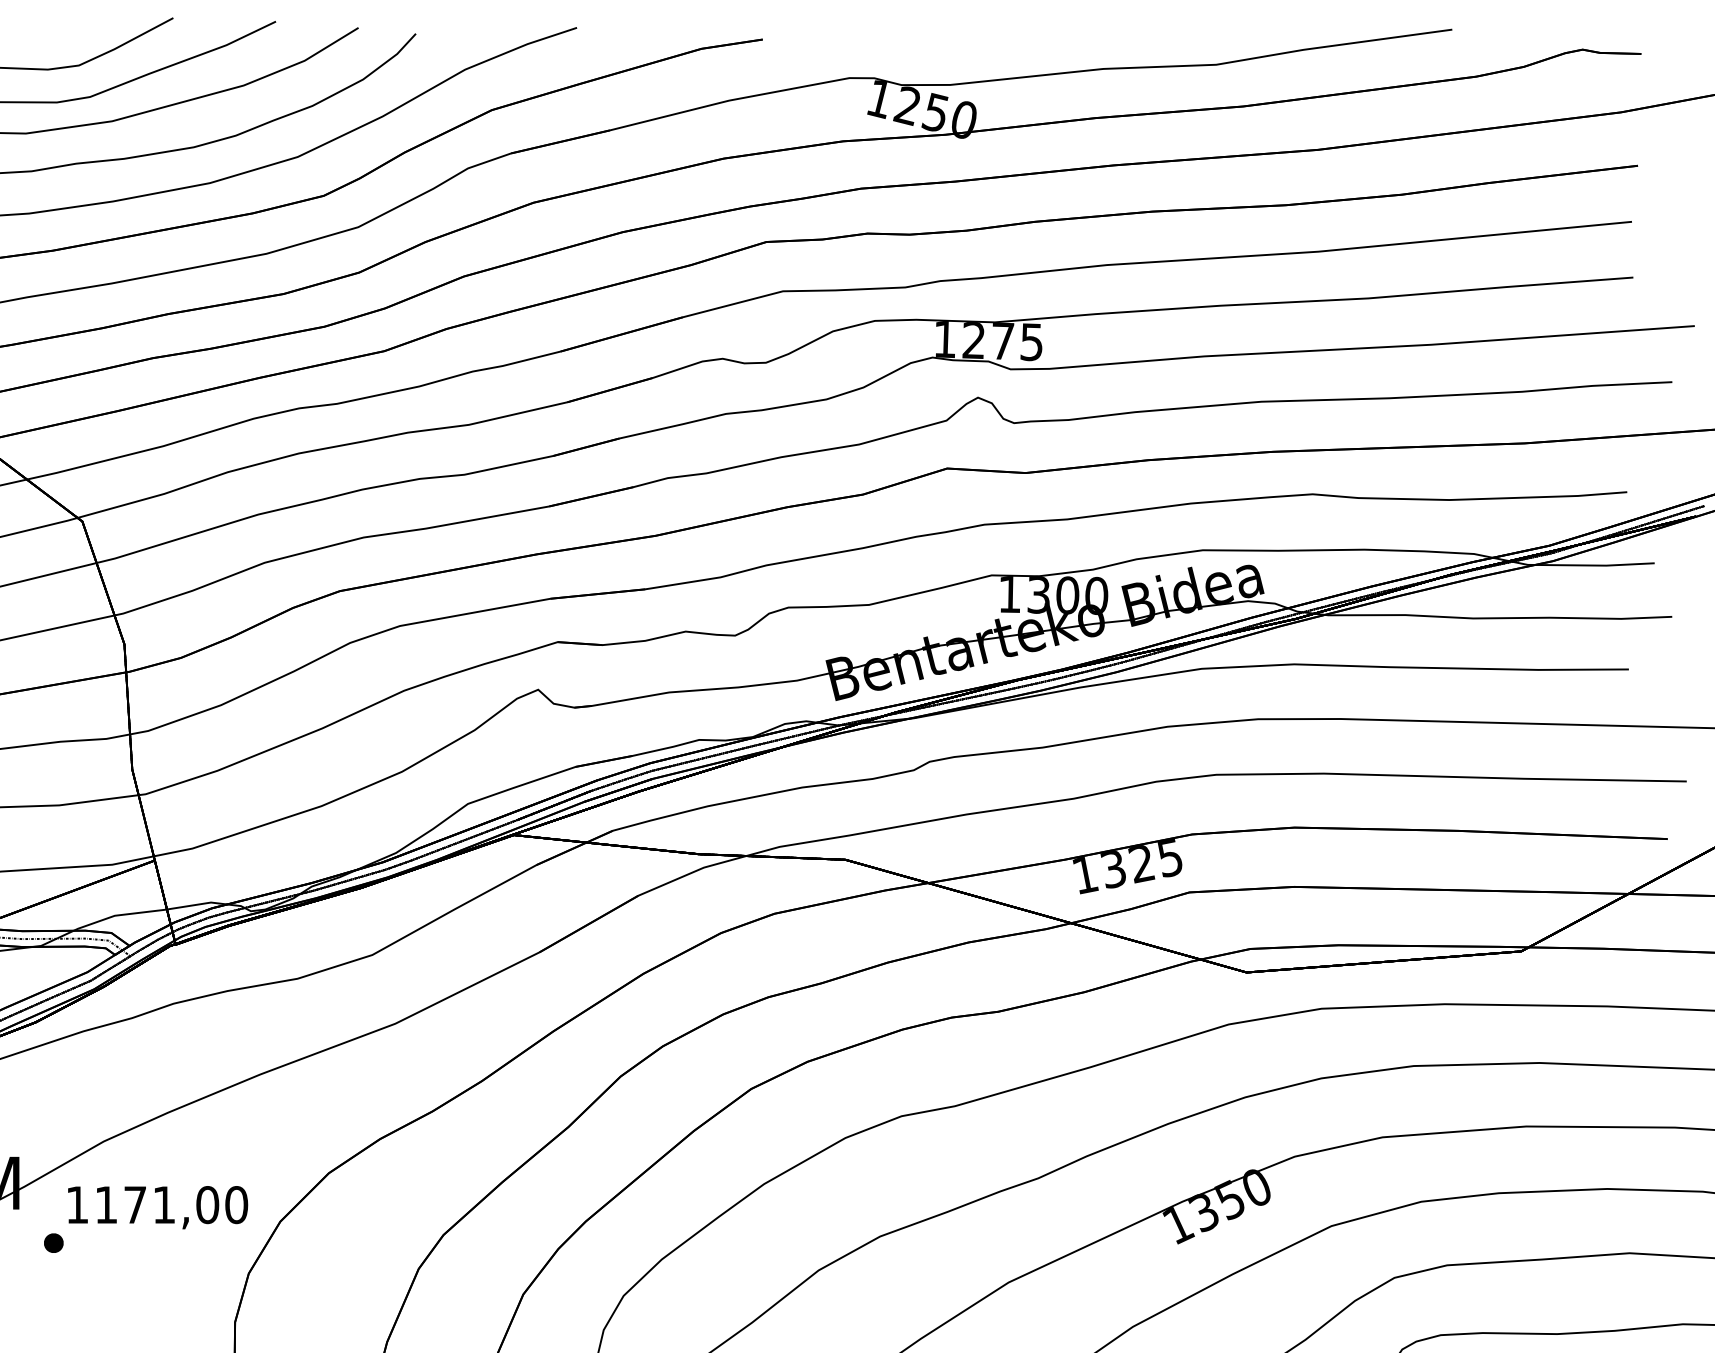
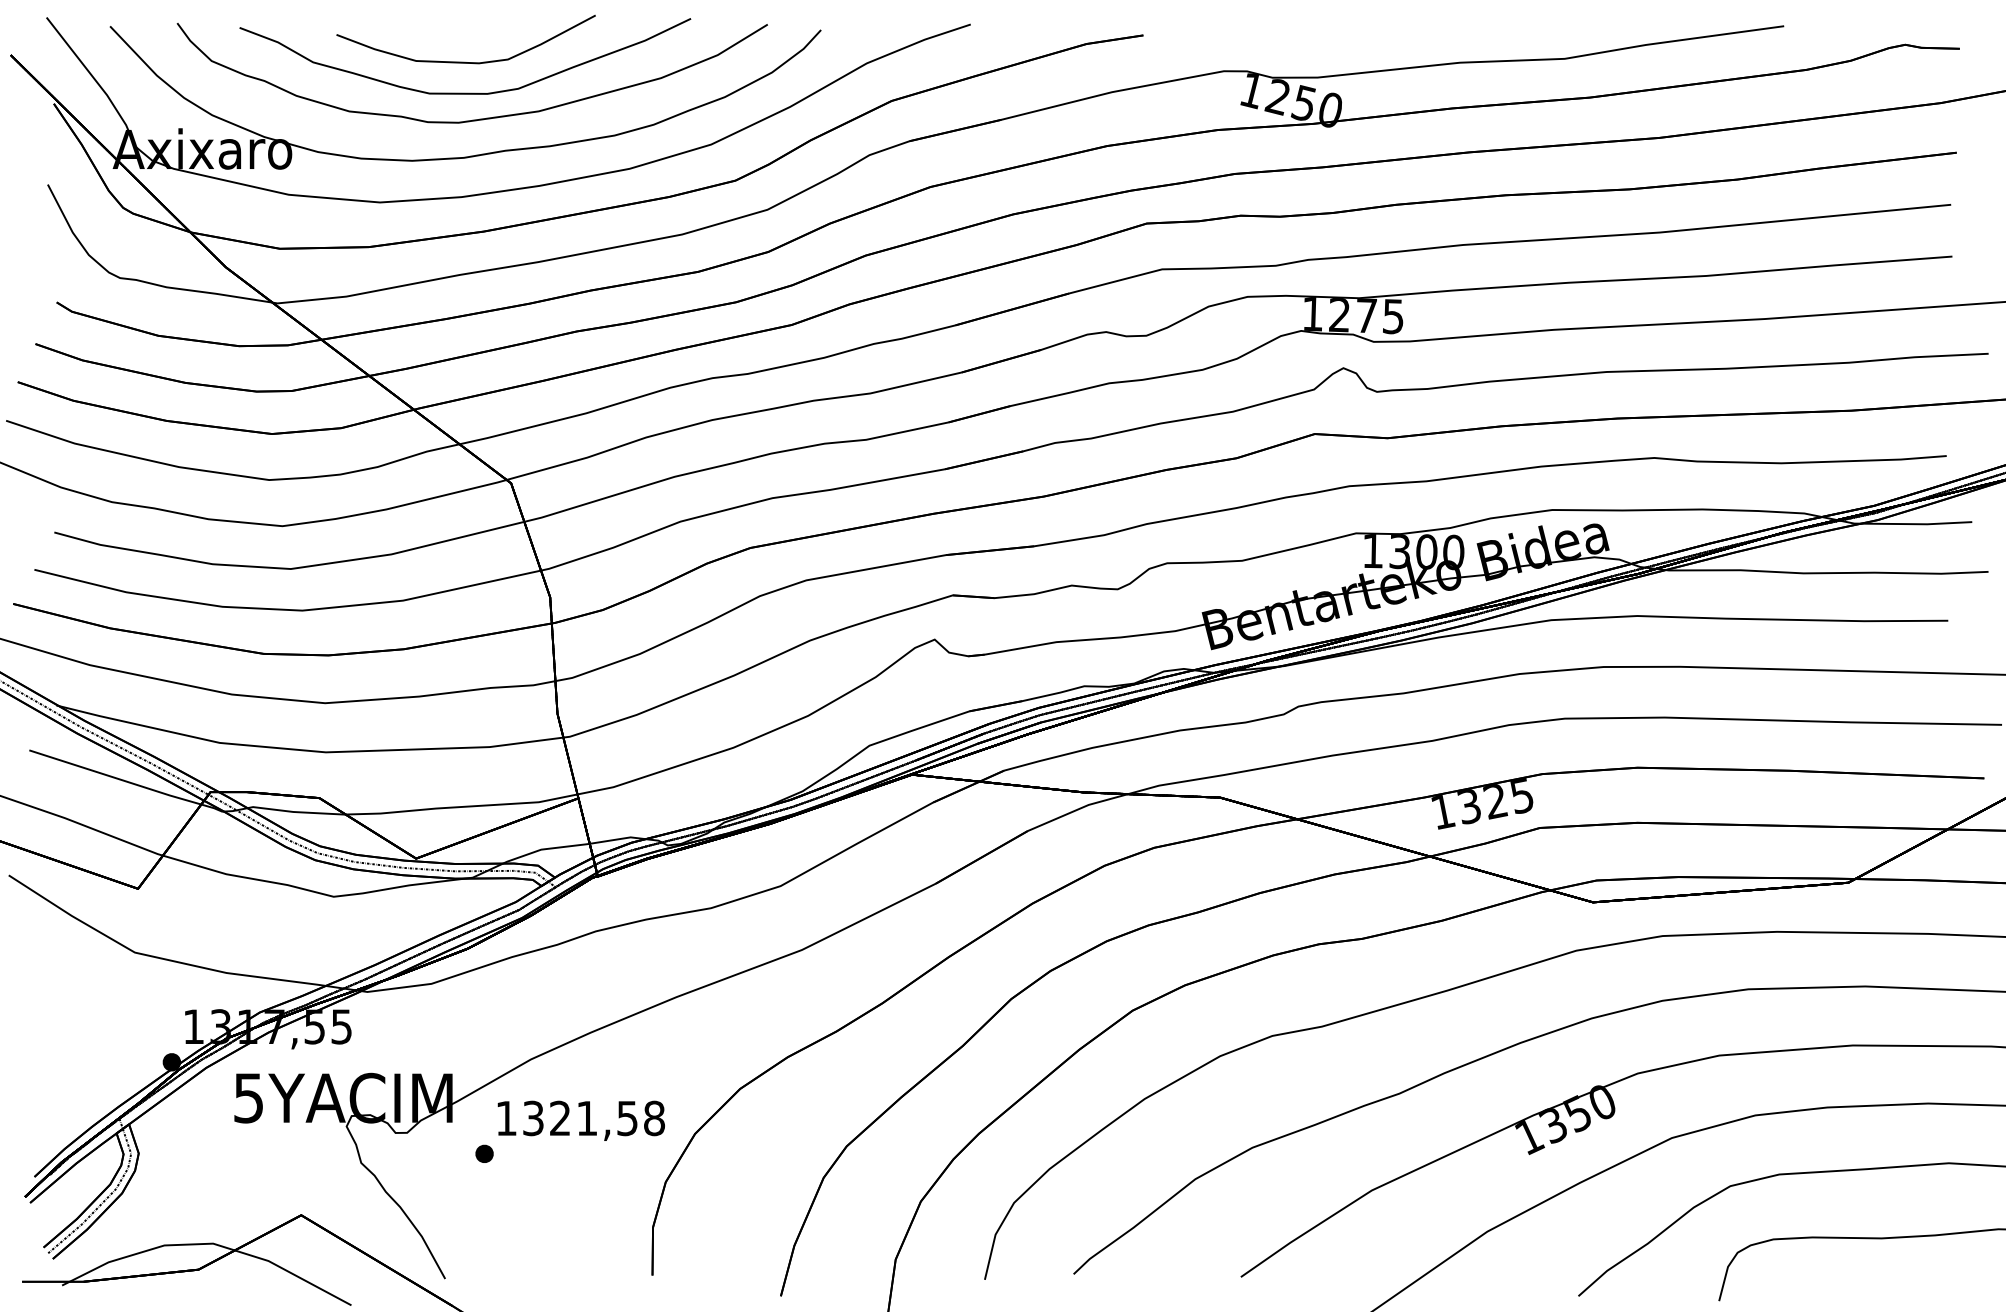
text: (172, 1205) -> (594, 1118), 1171,00 -> 1321,58

